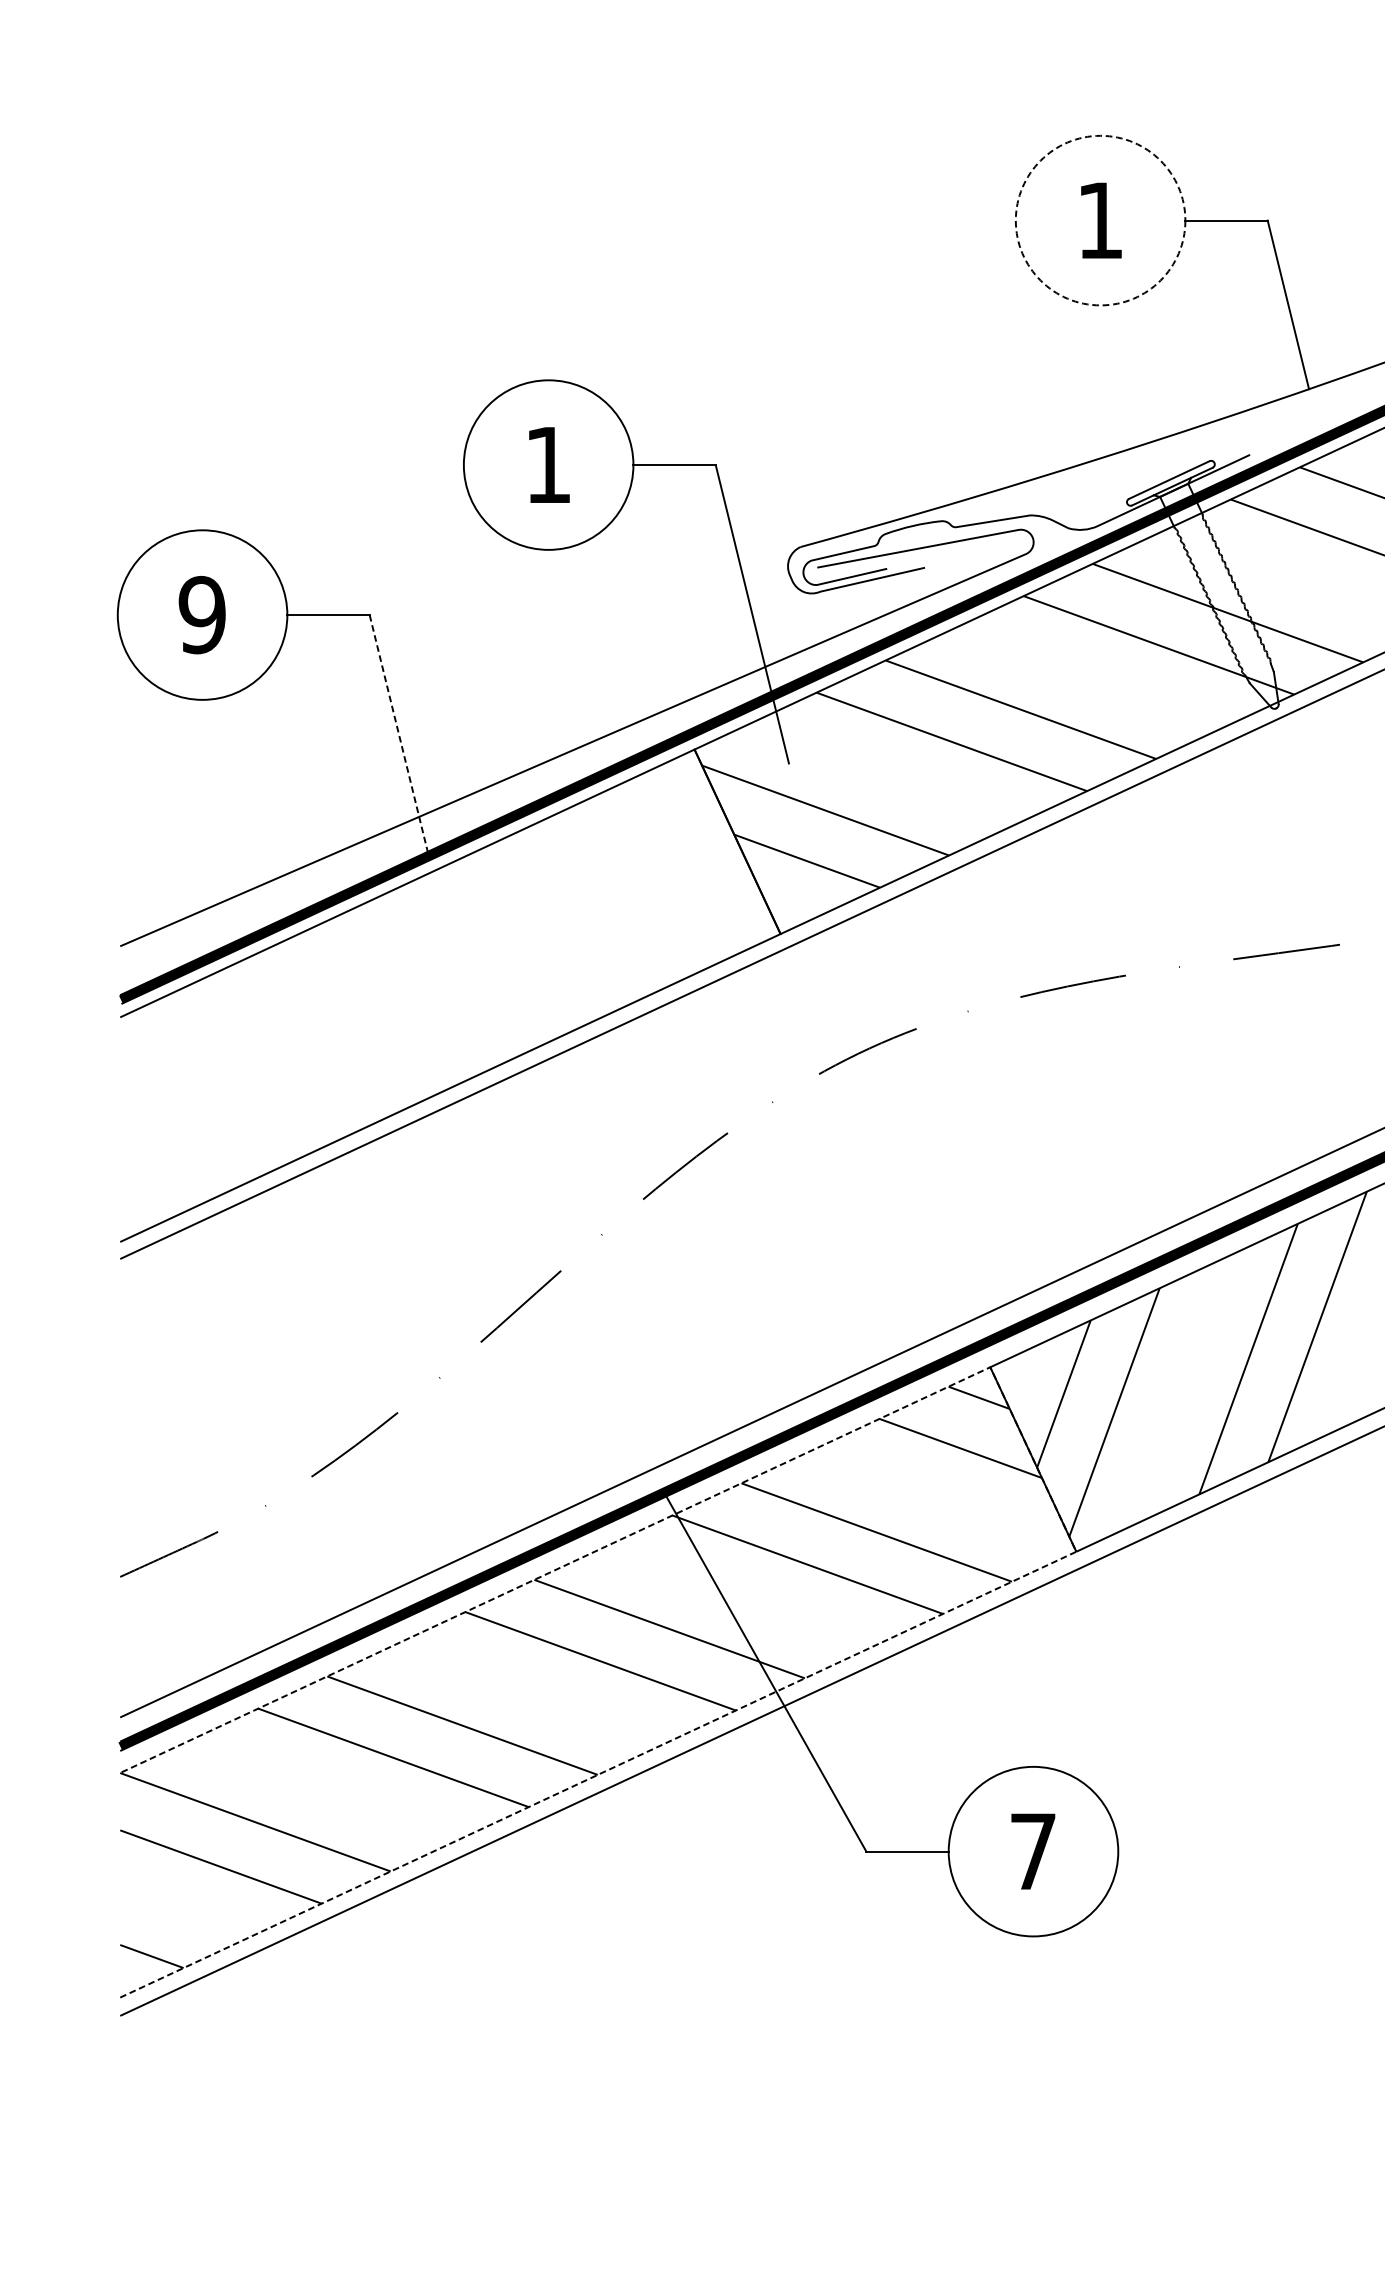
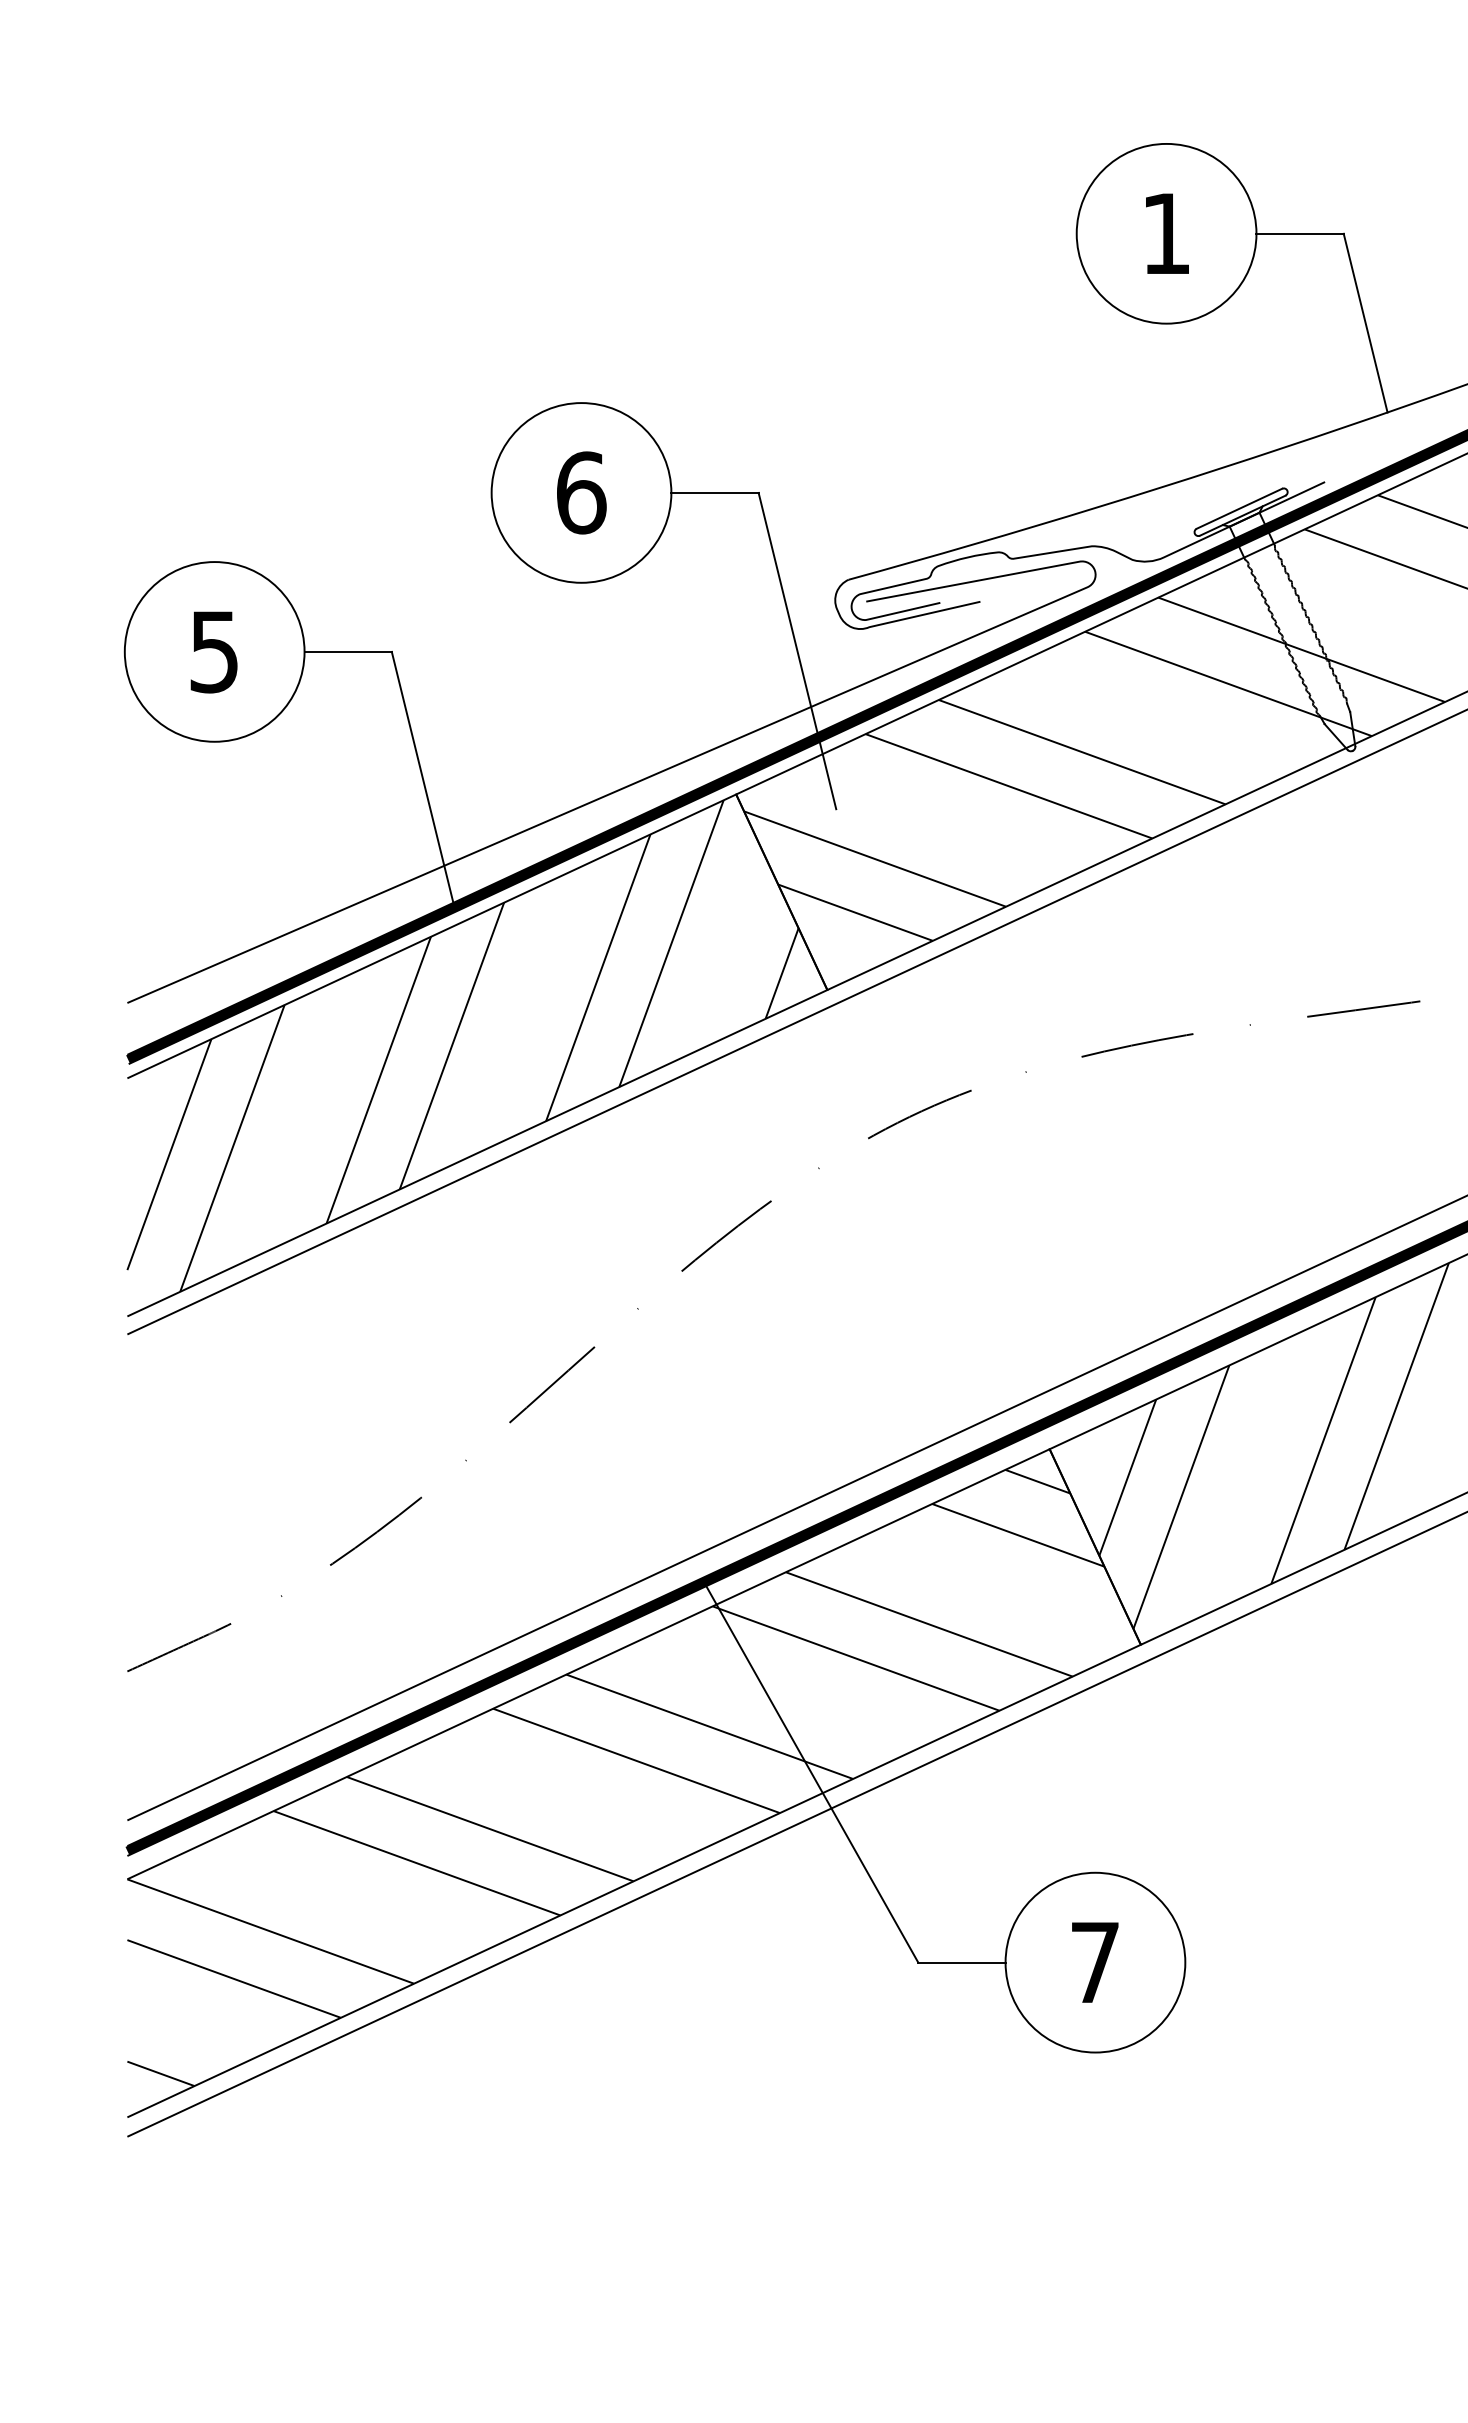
circle: (1100, 220) -> (1166, 233), dashed -> solid
text: (548, 464) -> (581, 492), 1 -> 6
text: (202, 614) -> (214, 651), 9 -> 5
line: (398, 734) -> (422, 778), dashed -> solid
hatch: (436, 986) -> (462, 1045), added
line: (1053, 1502) -> (1116, 1592), dashed -> solid

